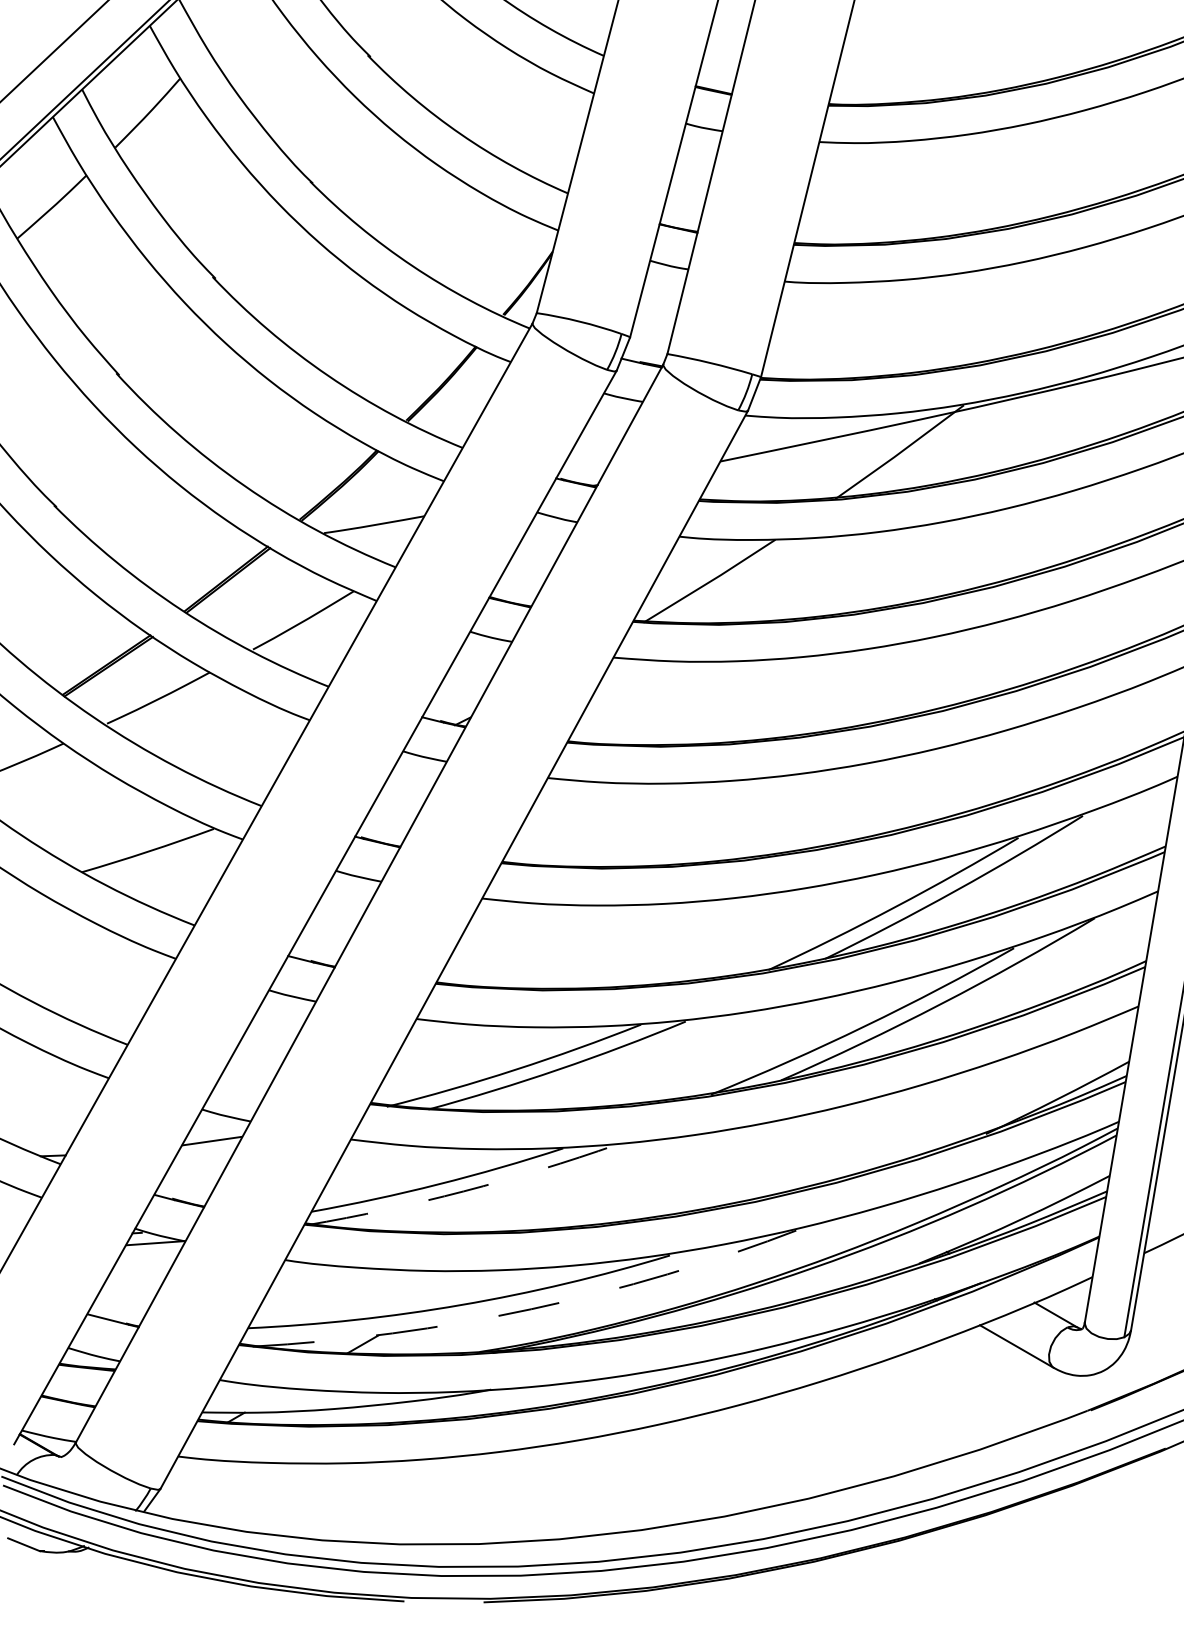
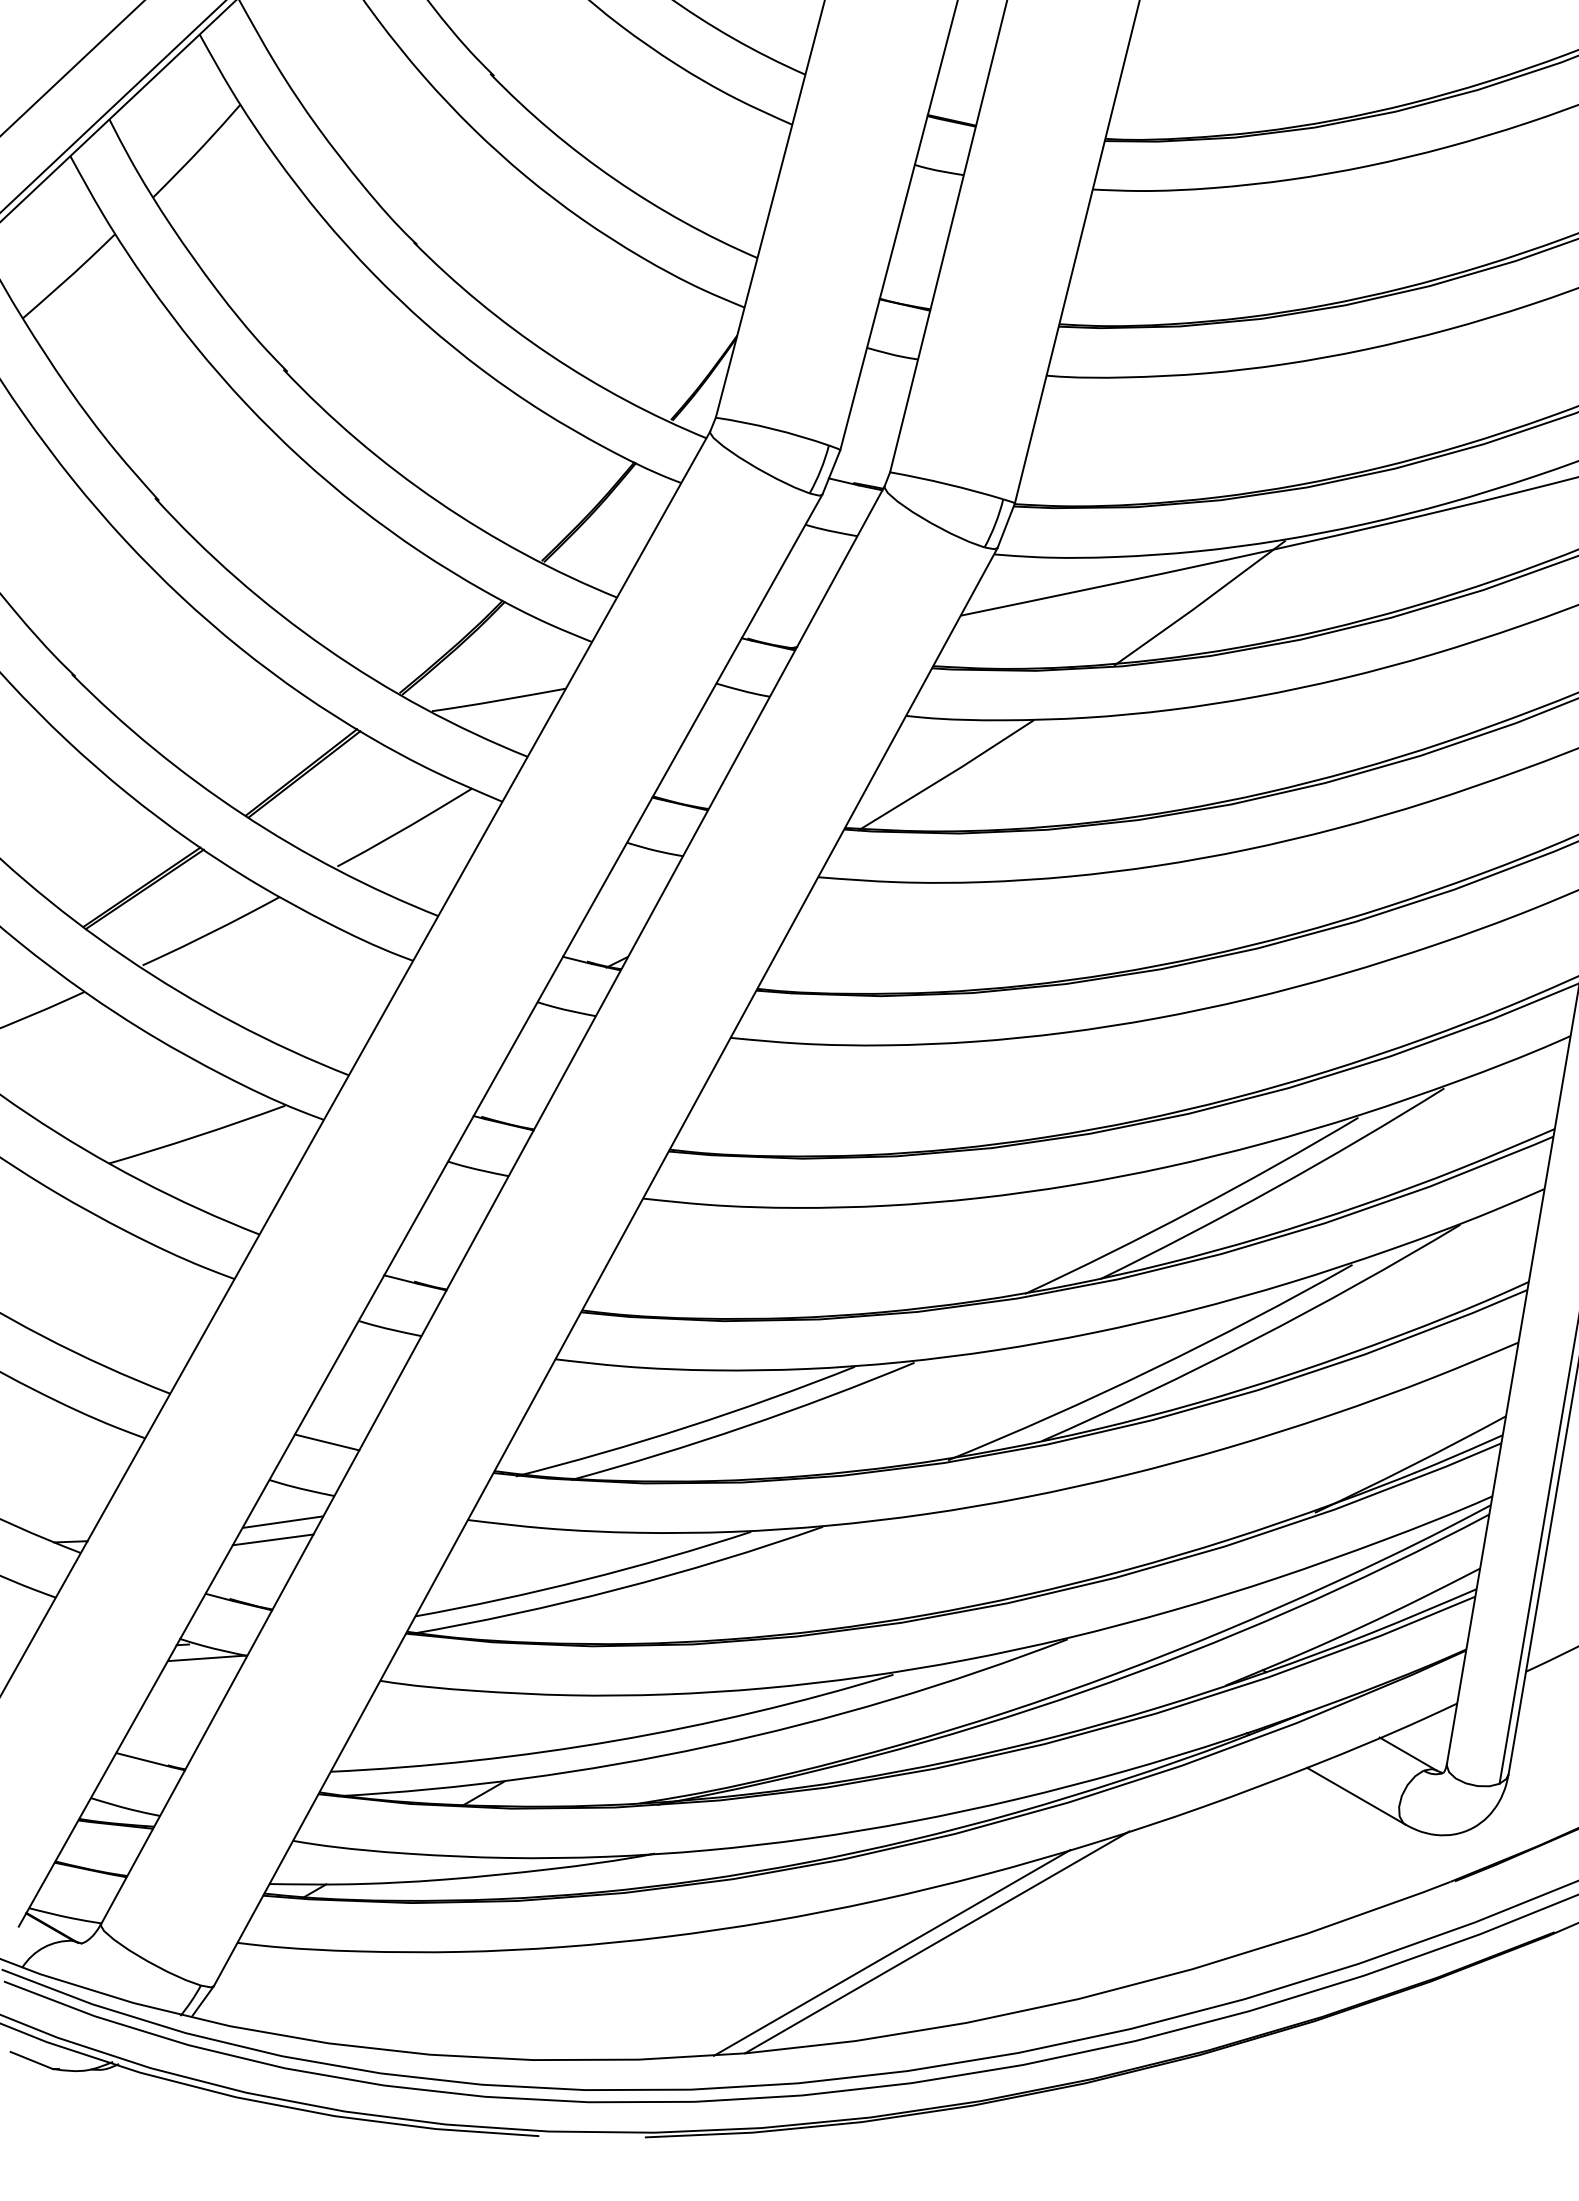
line: (244, 1081) -> (326, 1442), added
line: (204, 1154) -> (272, 1539), added
arc: (463, 1191) -> (618, 1589), dashed -> solid
arc: (531, 1309) -> (708, 1746), dashed -> solid
line: (702, 1456) -> (937, 1942), added
line: (668, 1463) -> (891, 1952), added

